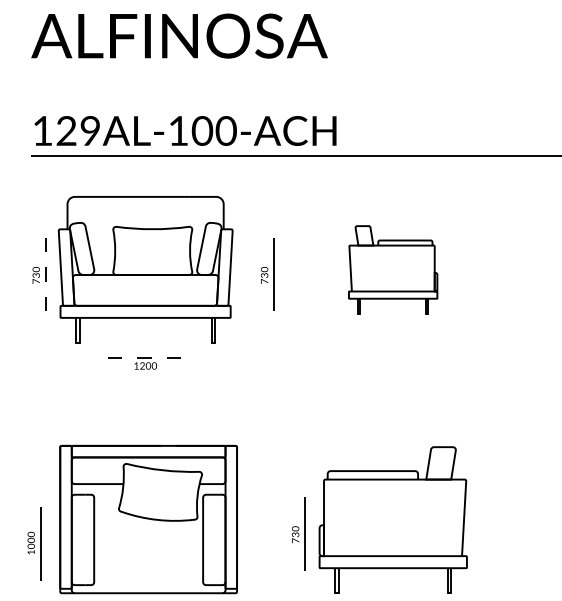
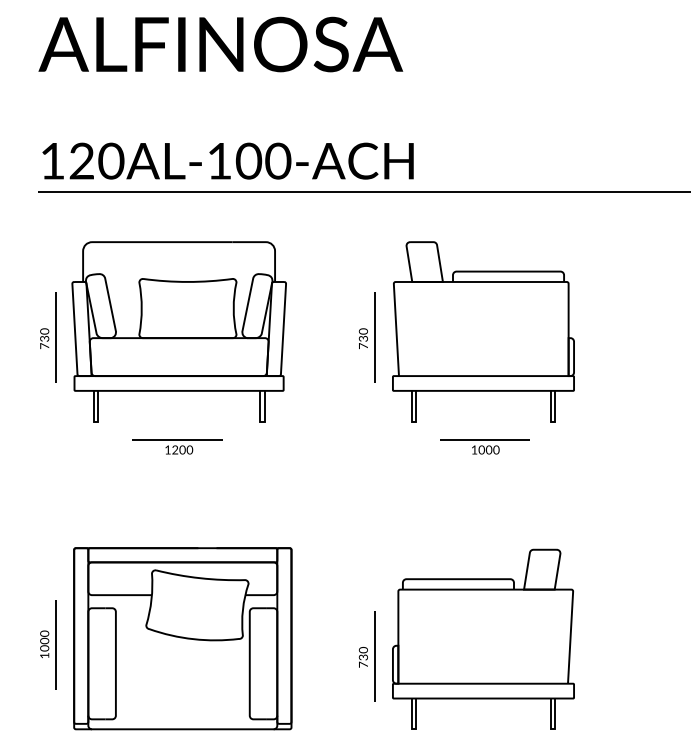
text: (90, 131) -> (111, 161), 129AL-100-ACH -> 120AL-100-ACH
part: (392, 269) -> (482, 331), size x1.67
line: (45, 274) -> (56, 337), dashed -> solid
part: (267, 274) -> (367, 337), moved
line: (144, 357) -> (177, 439), dashed -> solid
part: (394, 363) -> (485, 446), added
part: (34, 543) -> (48, 644), moved

